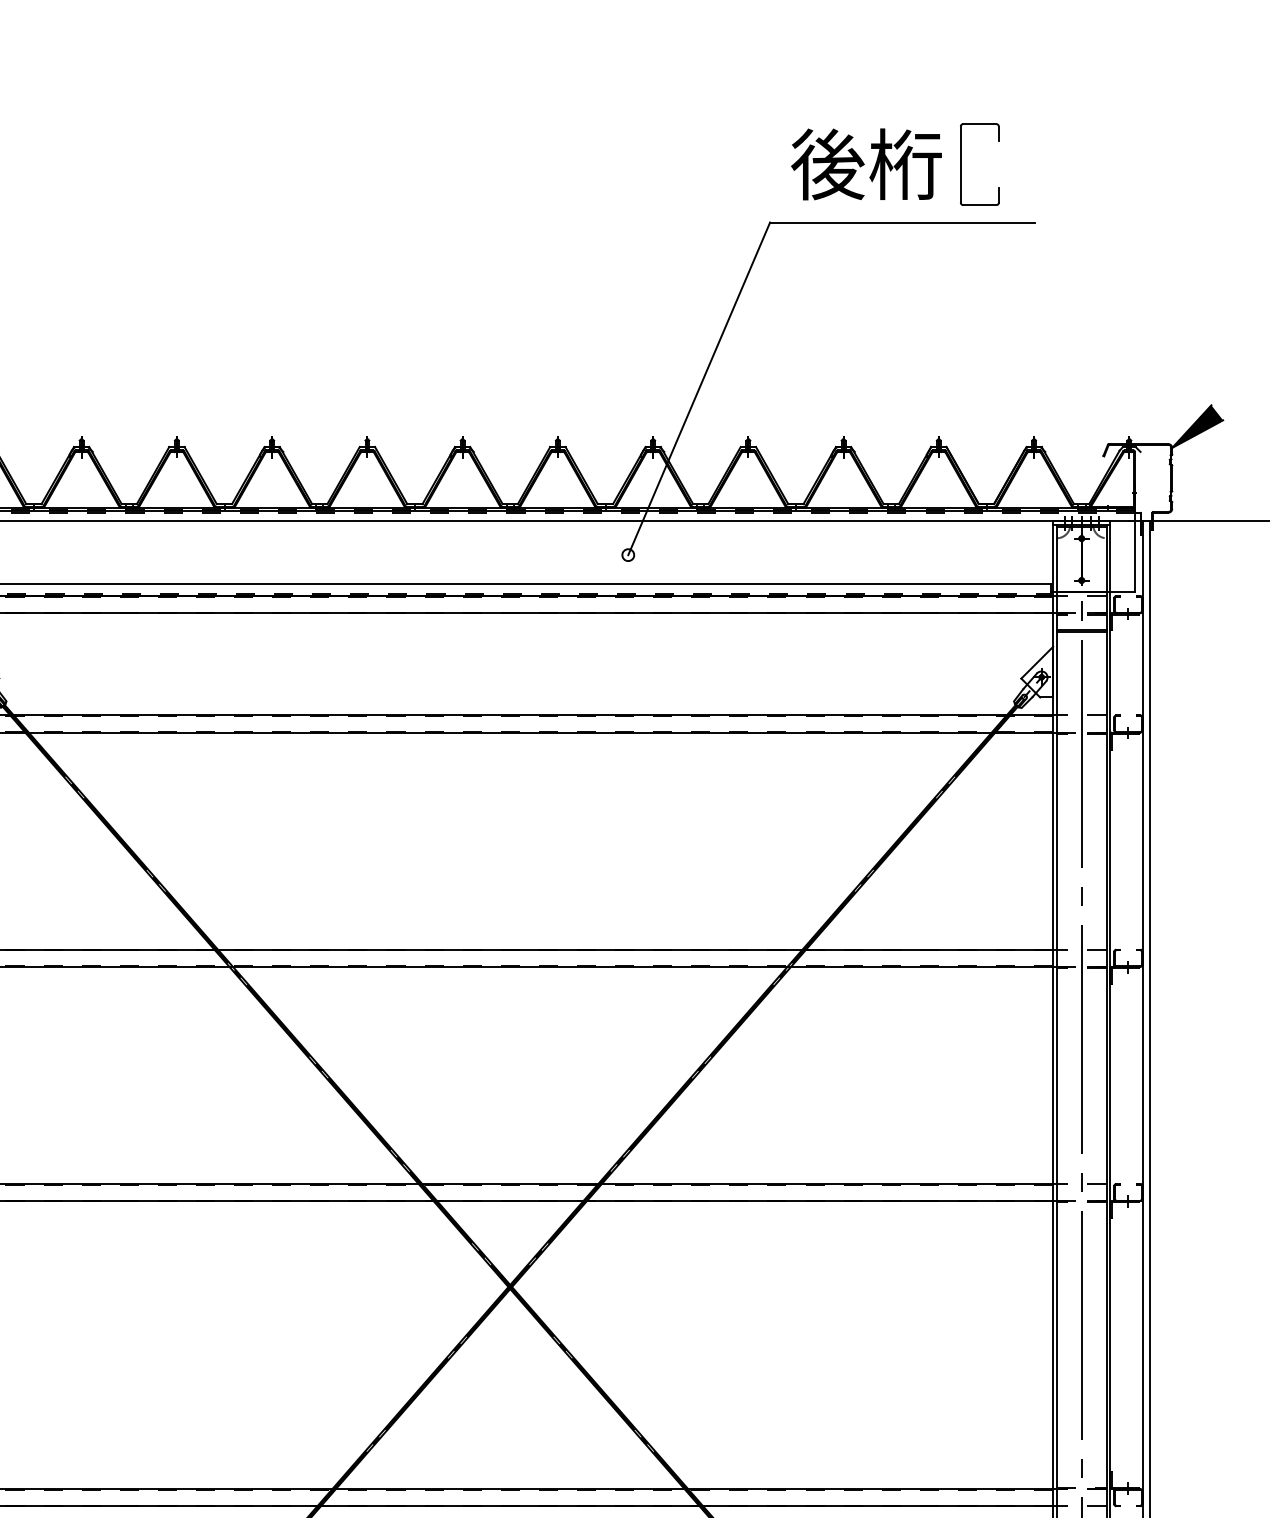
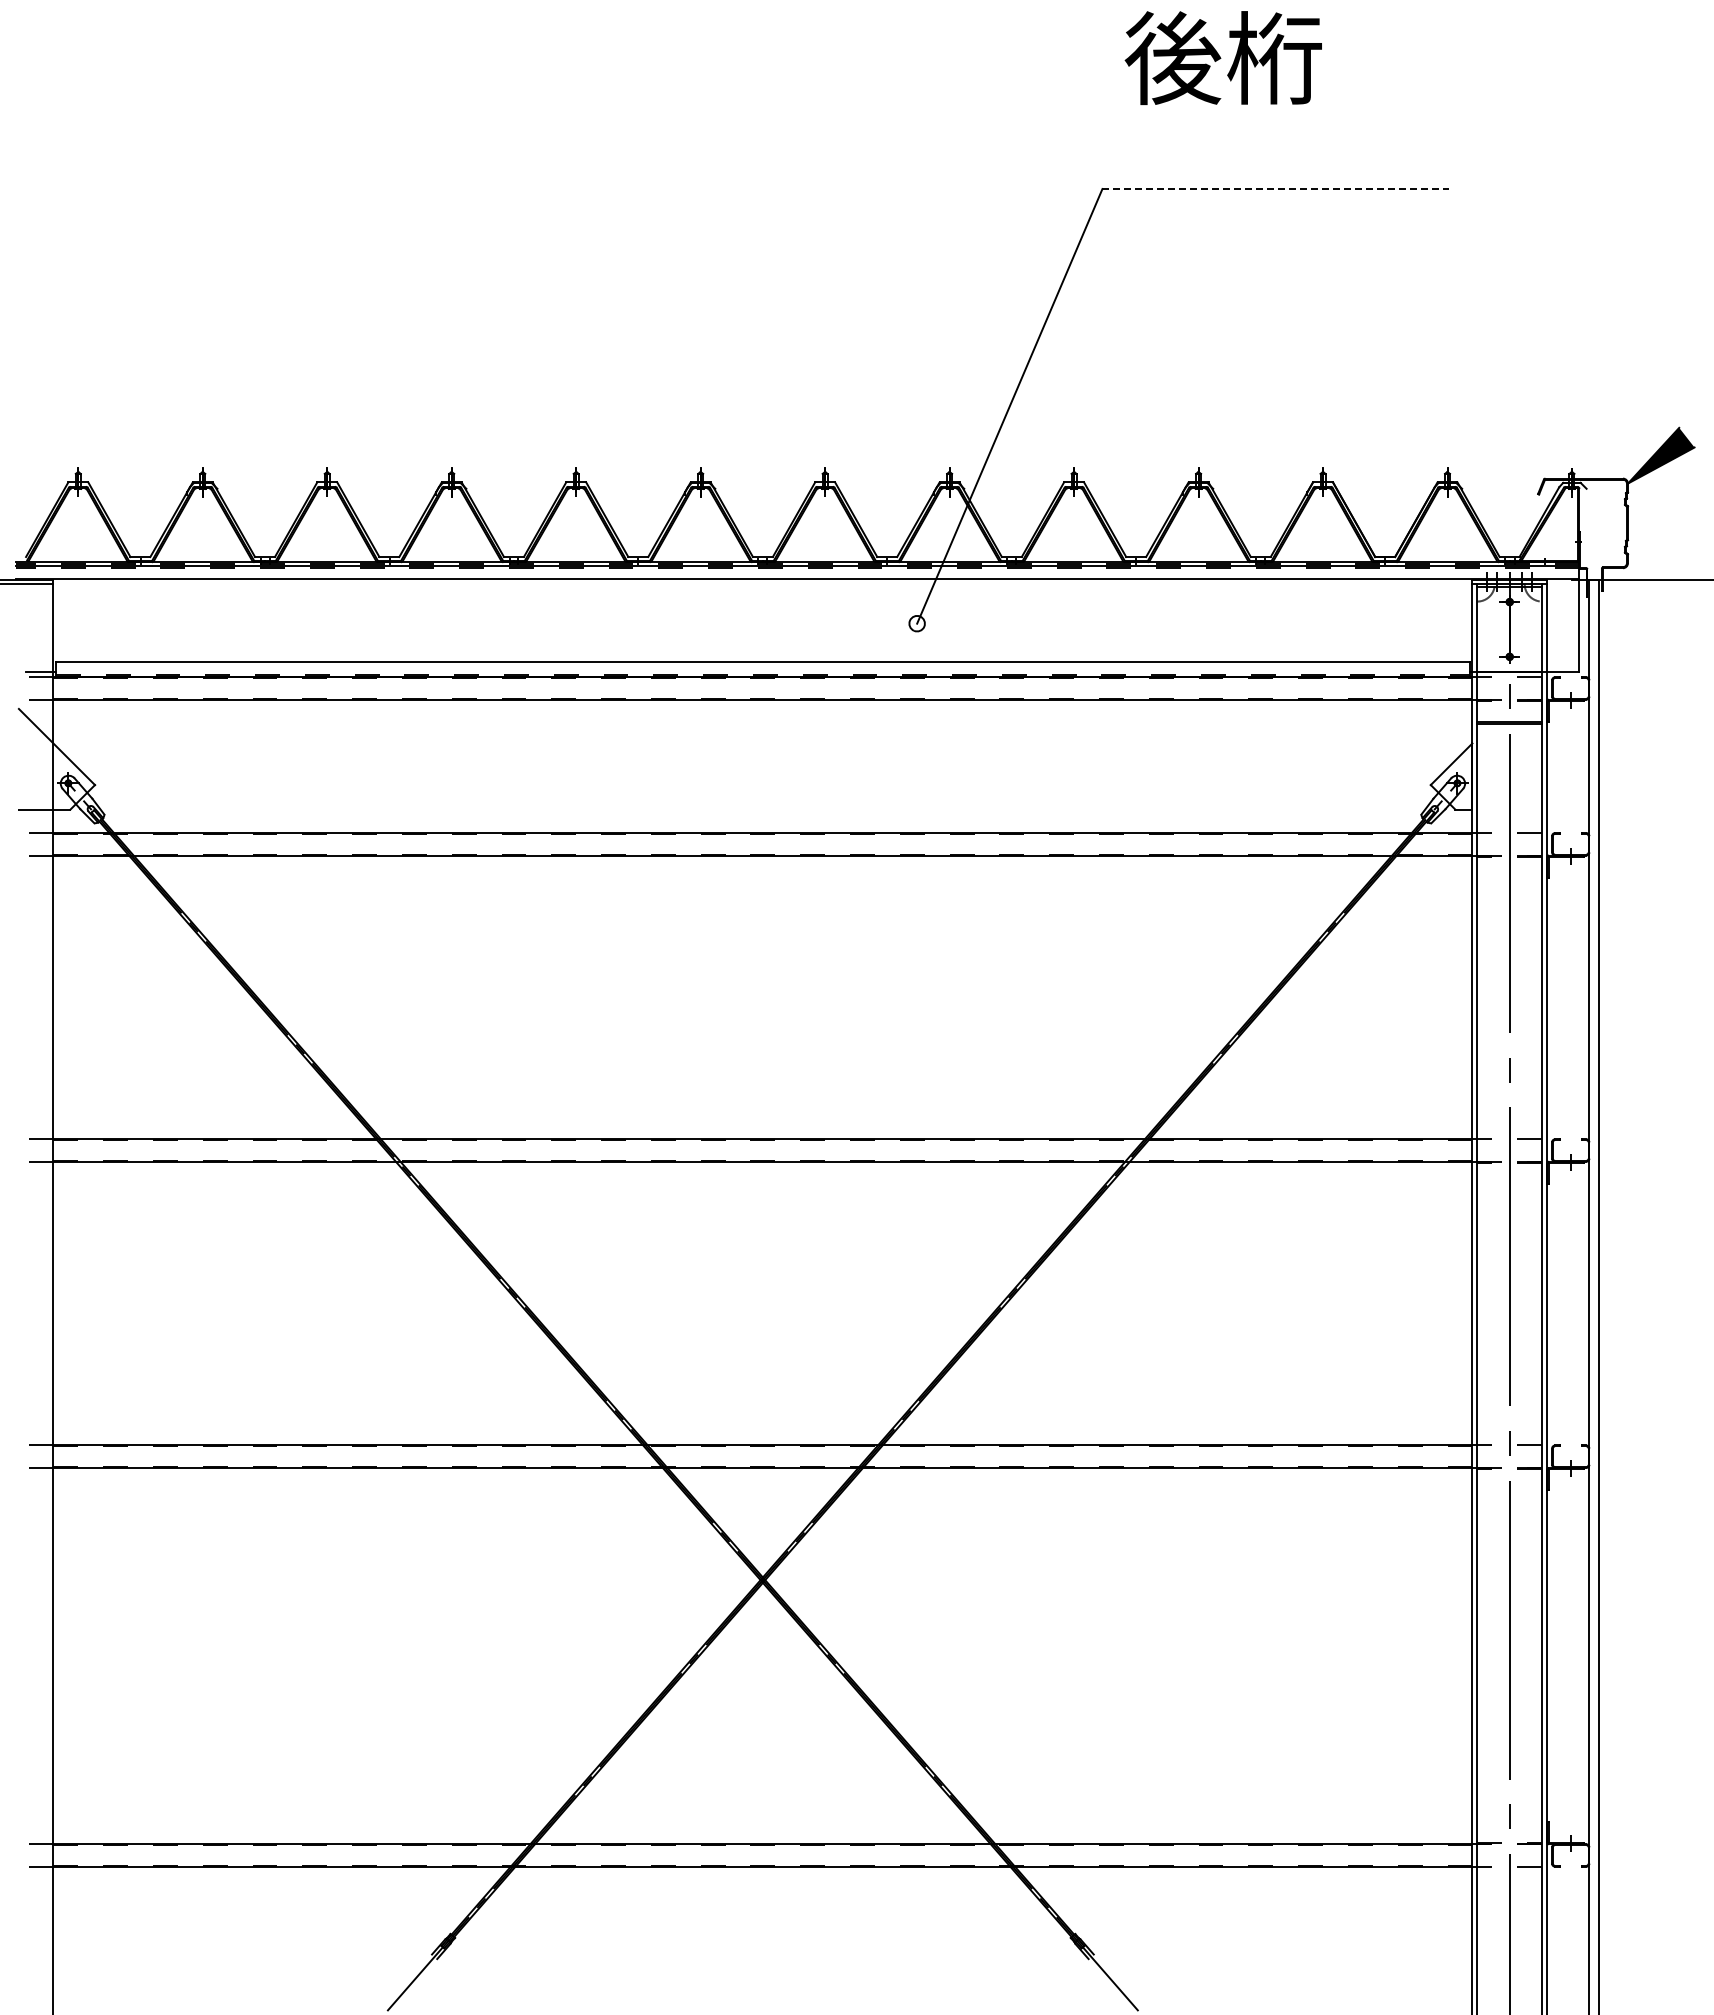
text: (865, 163) -> (1222, 57), moved
part: (961, 164) -> (1352, 113), removed
line: (903, 222) -> (1276, 188), solid -> dashed

